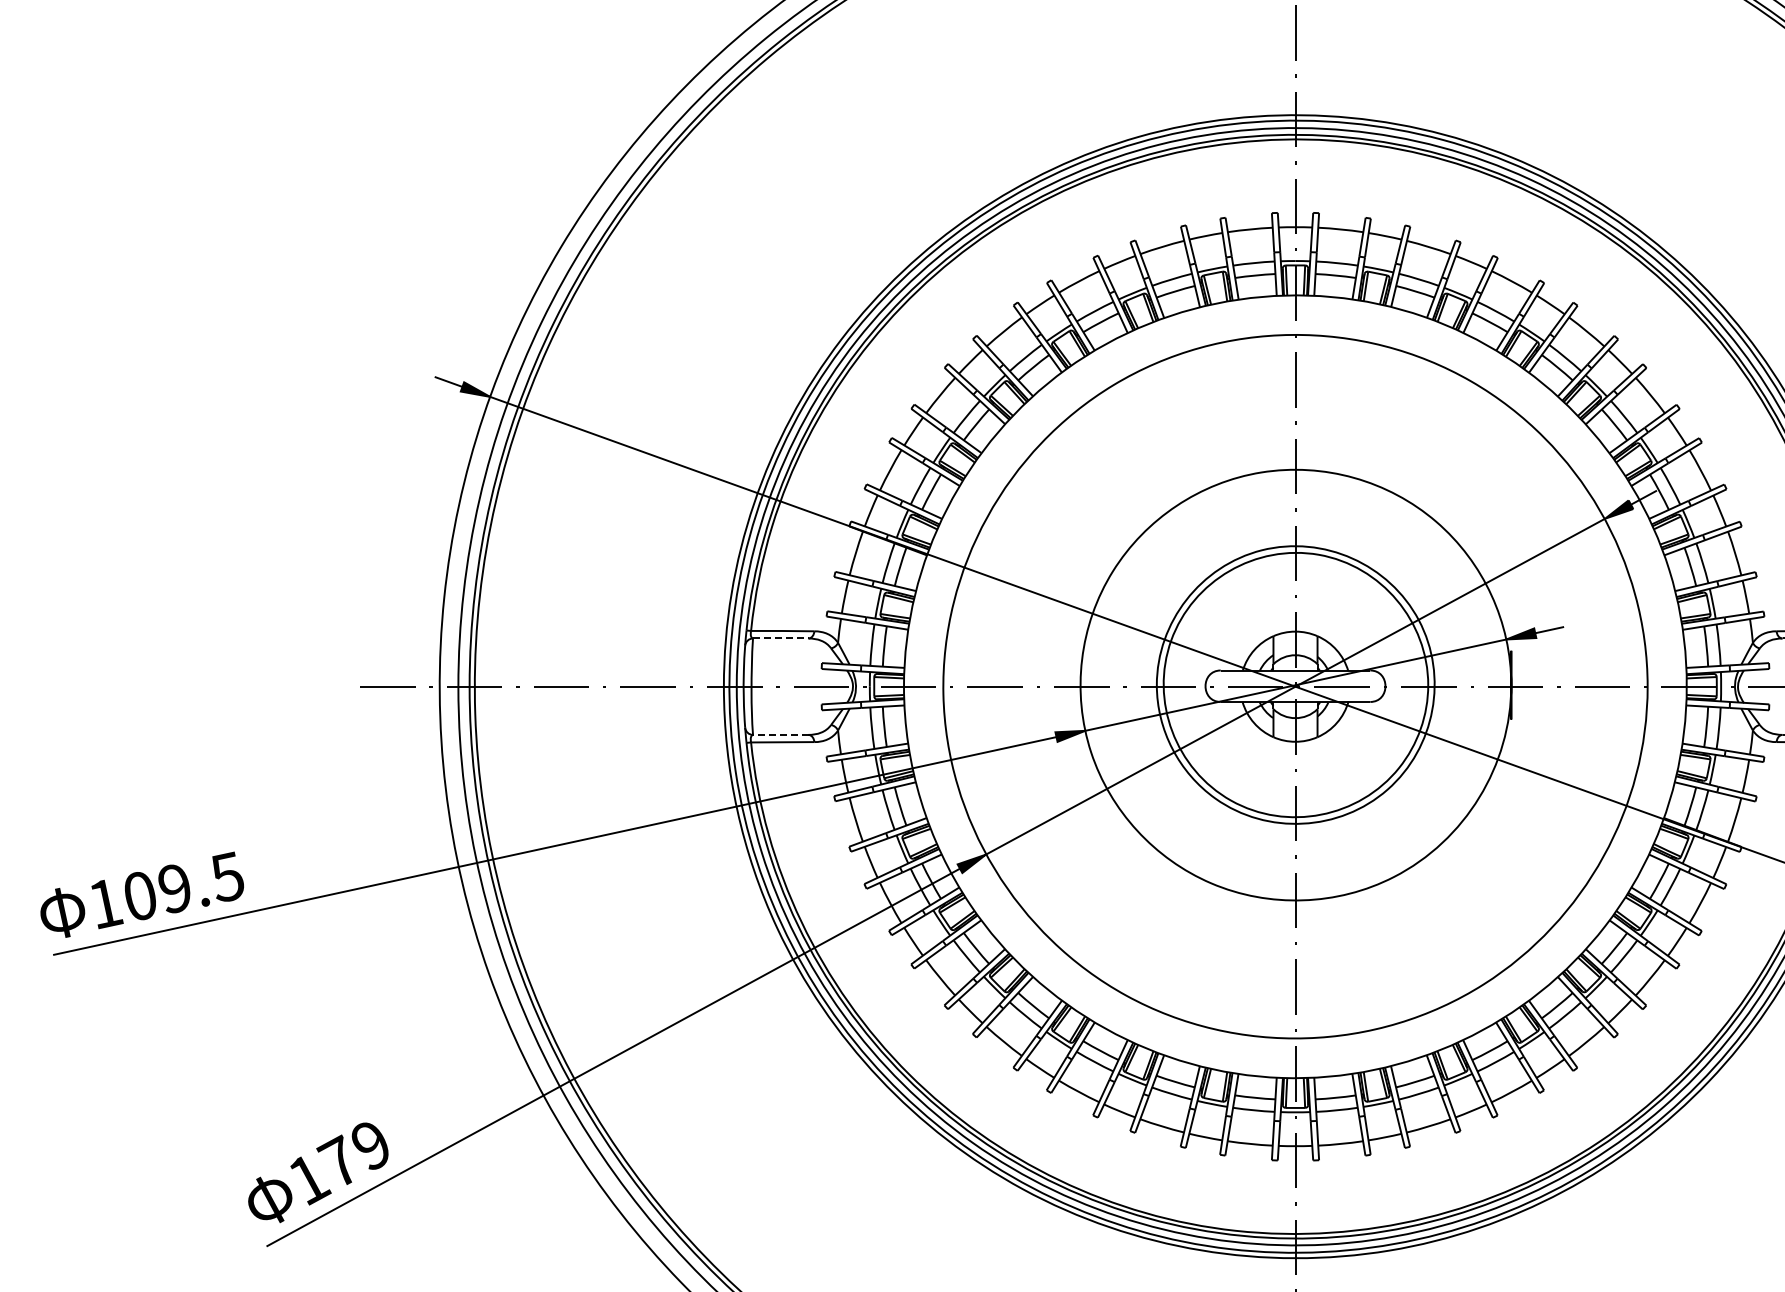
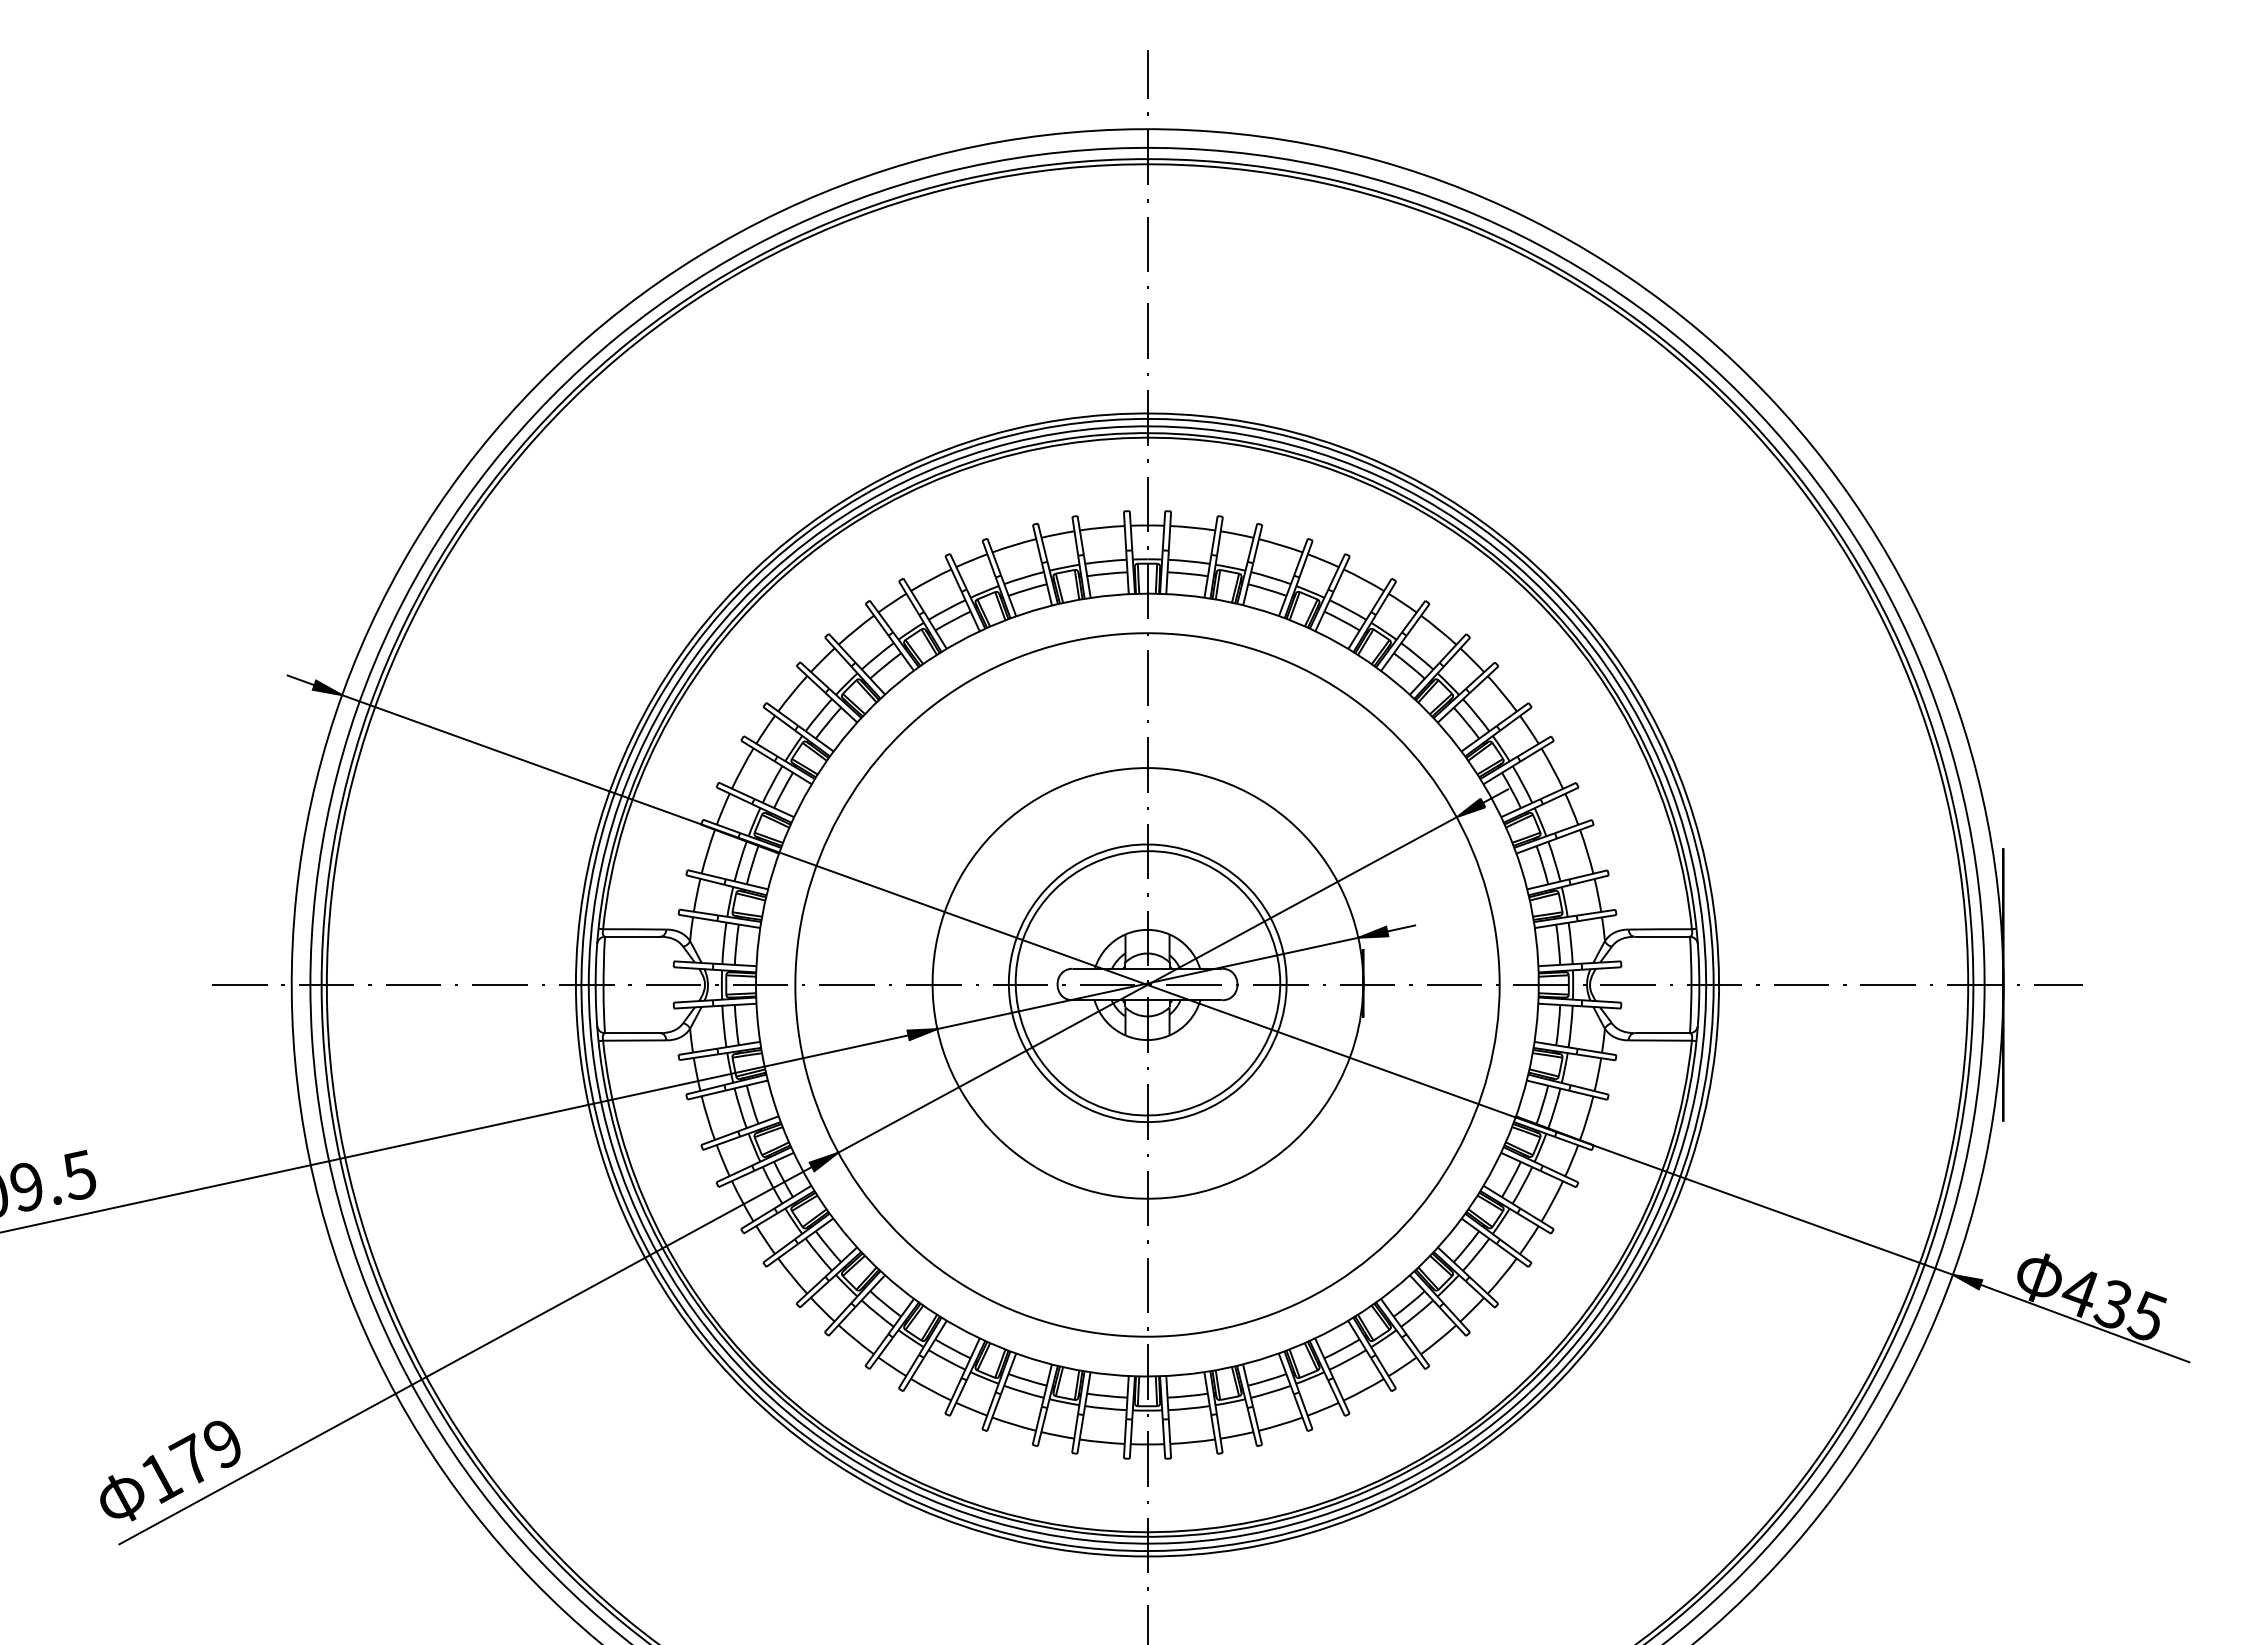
line: (780, 638) -> (632, 936), dashed -> solid
line: (780, 735) -> (632, 1033), dashed -> solid

